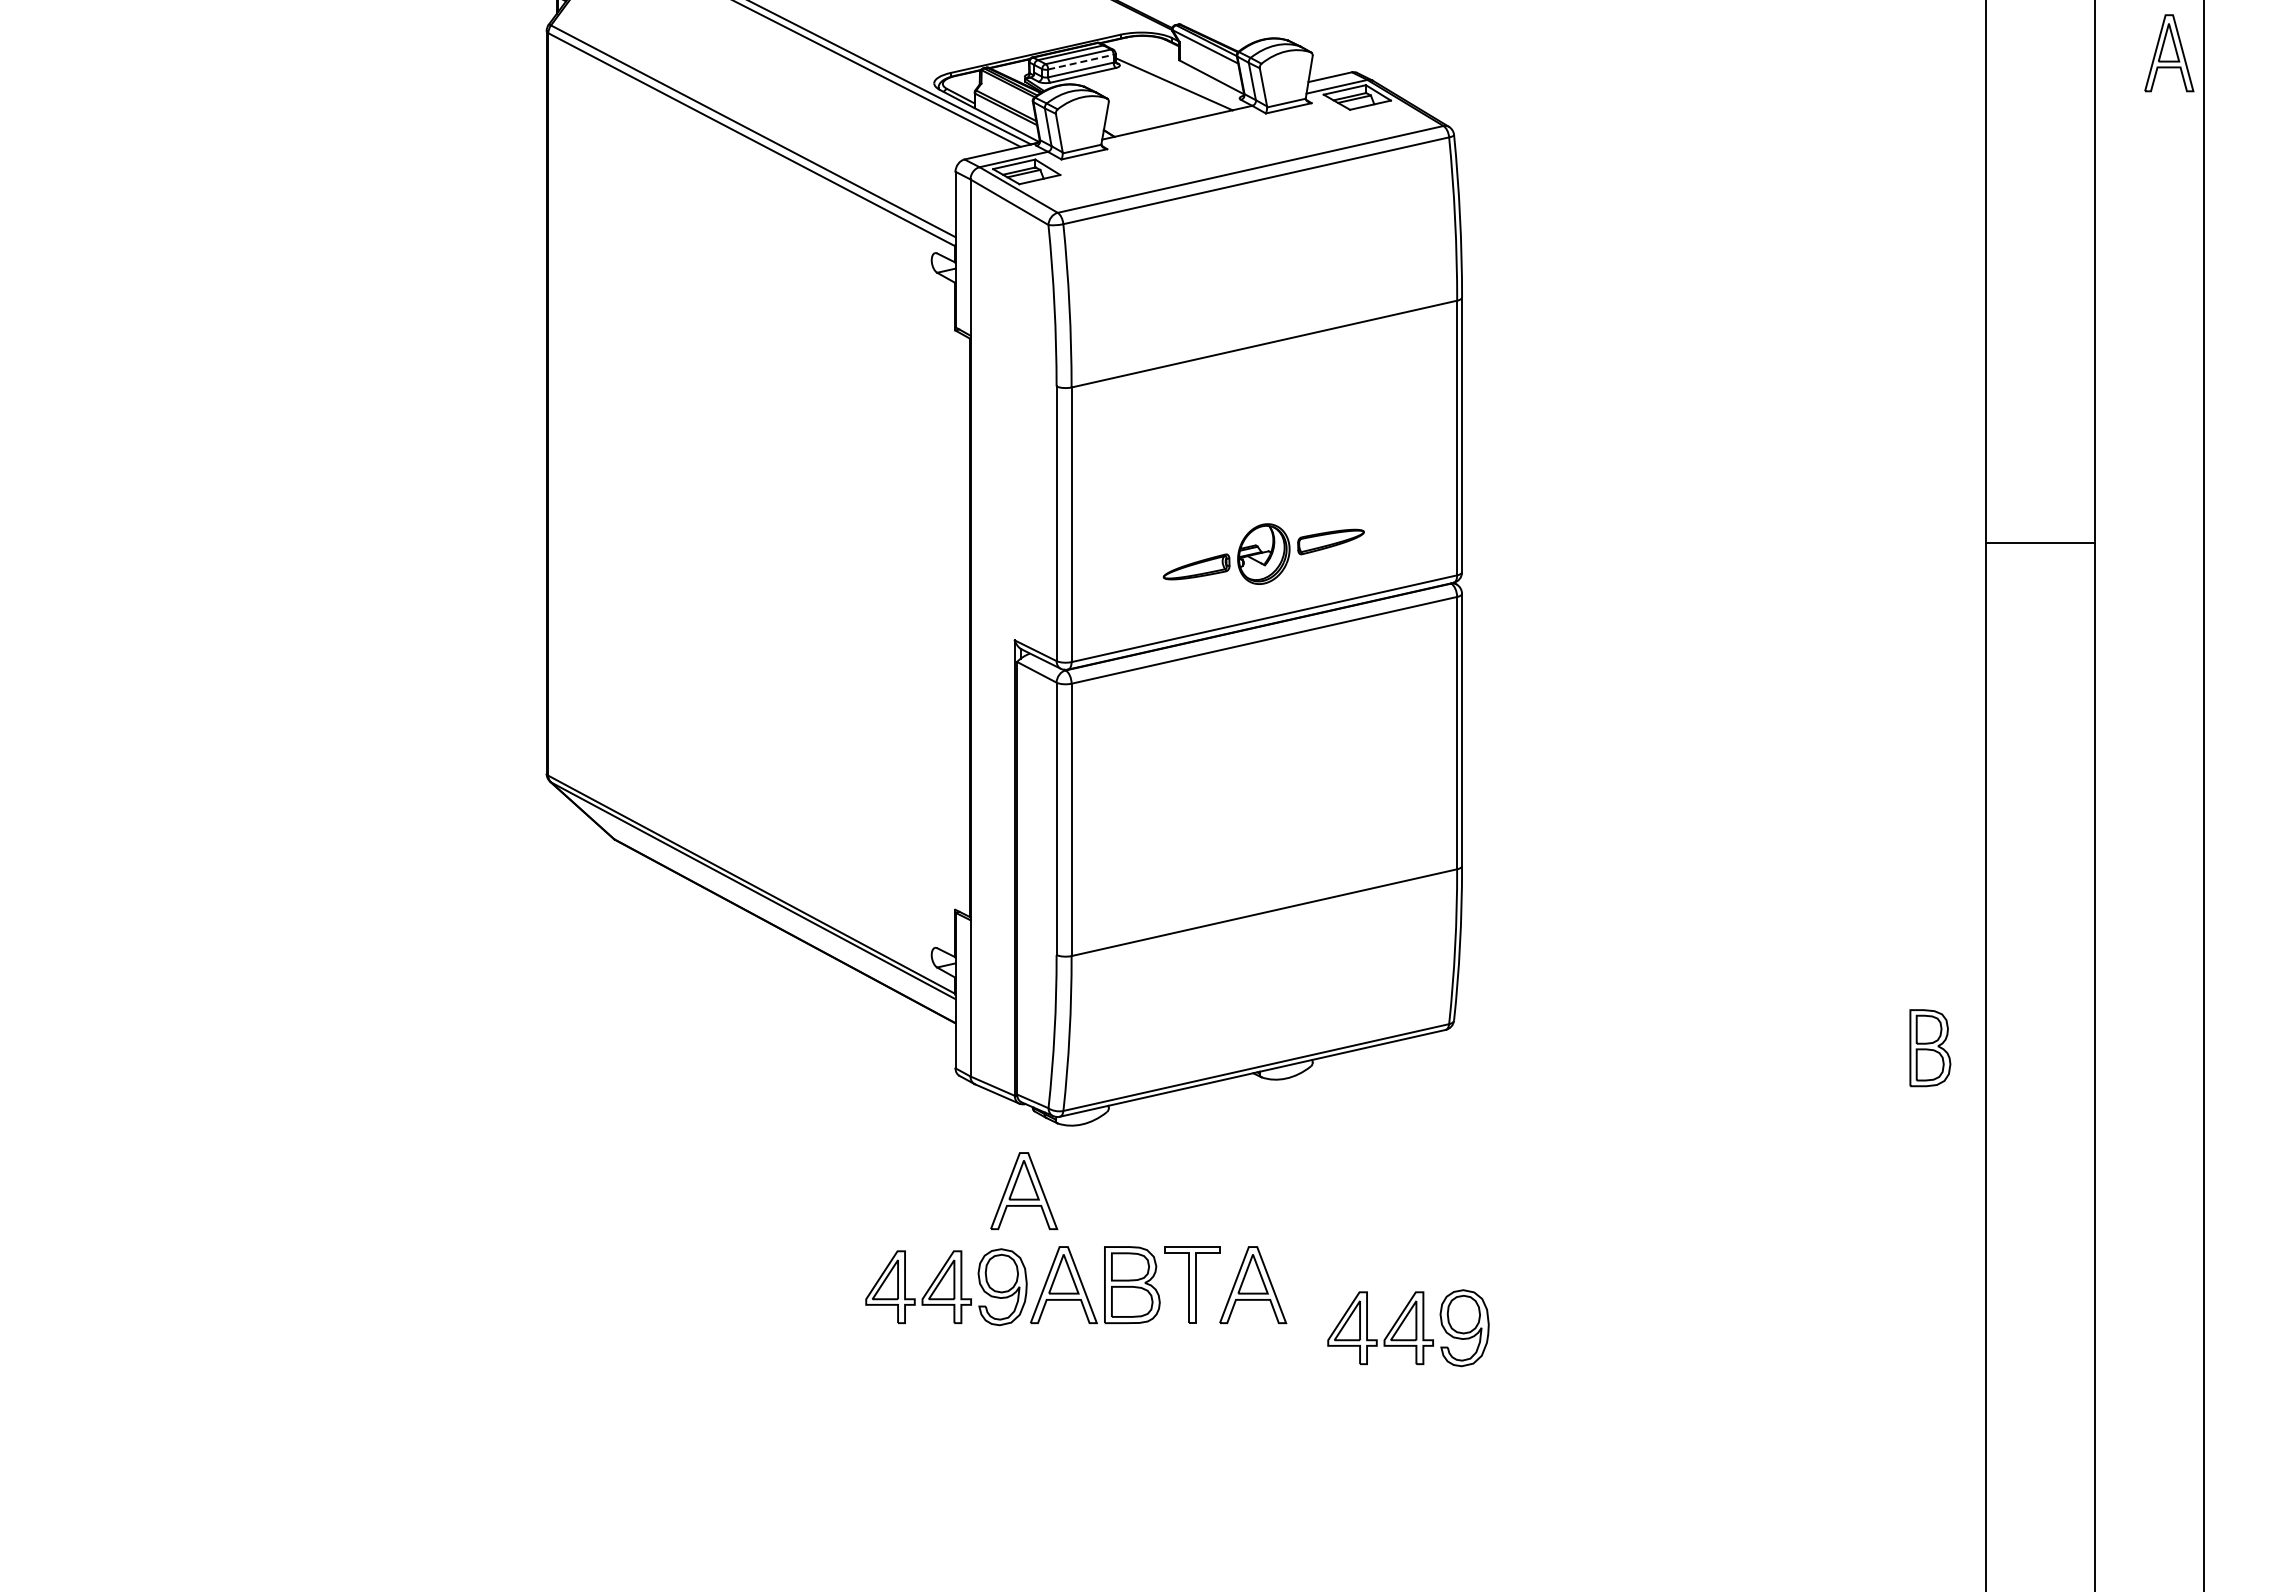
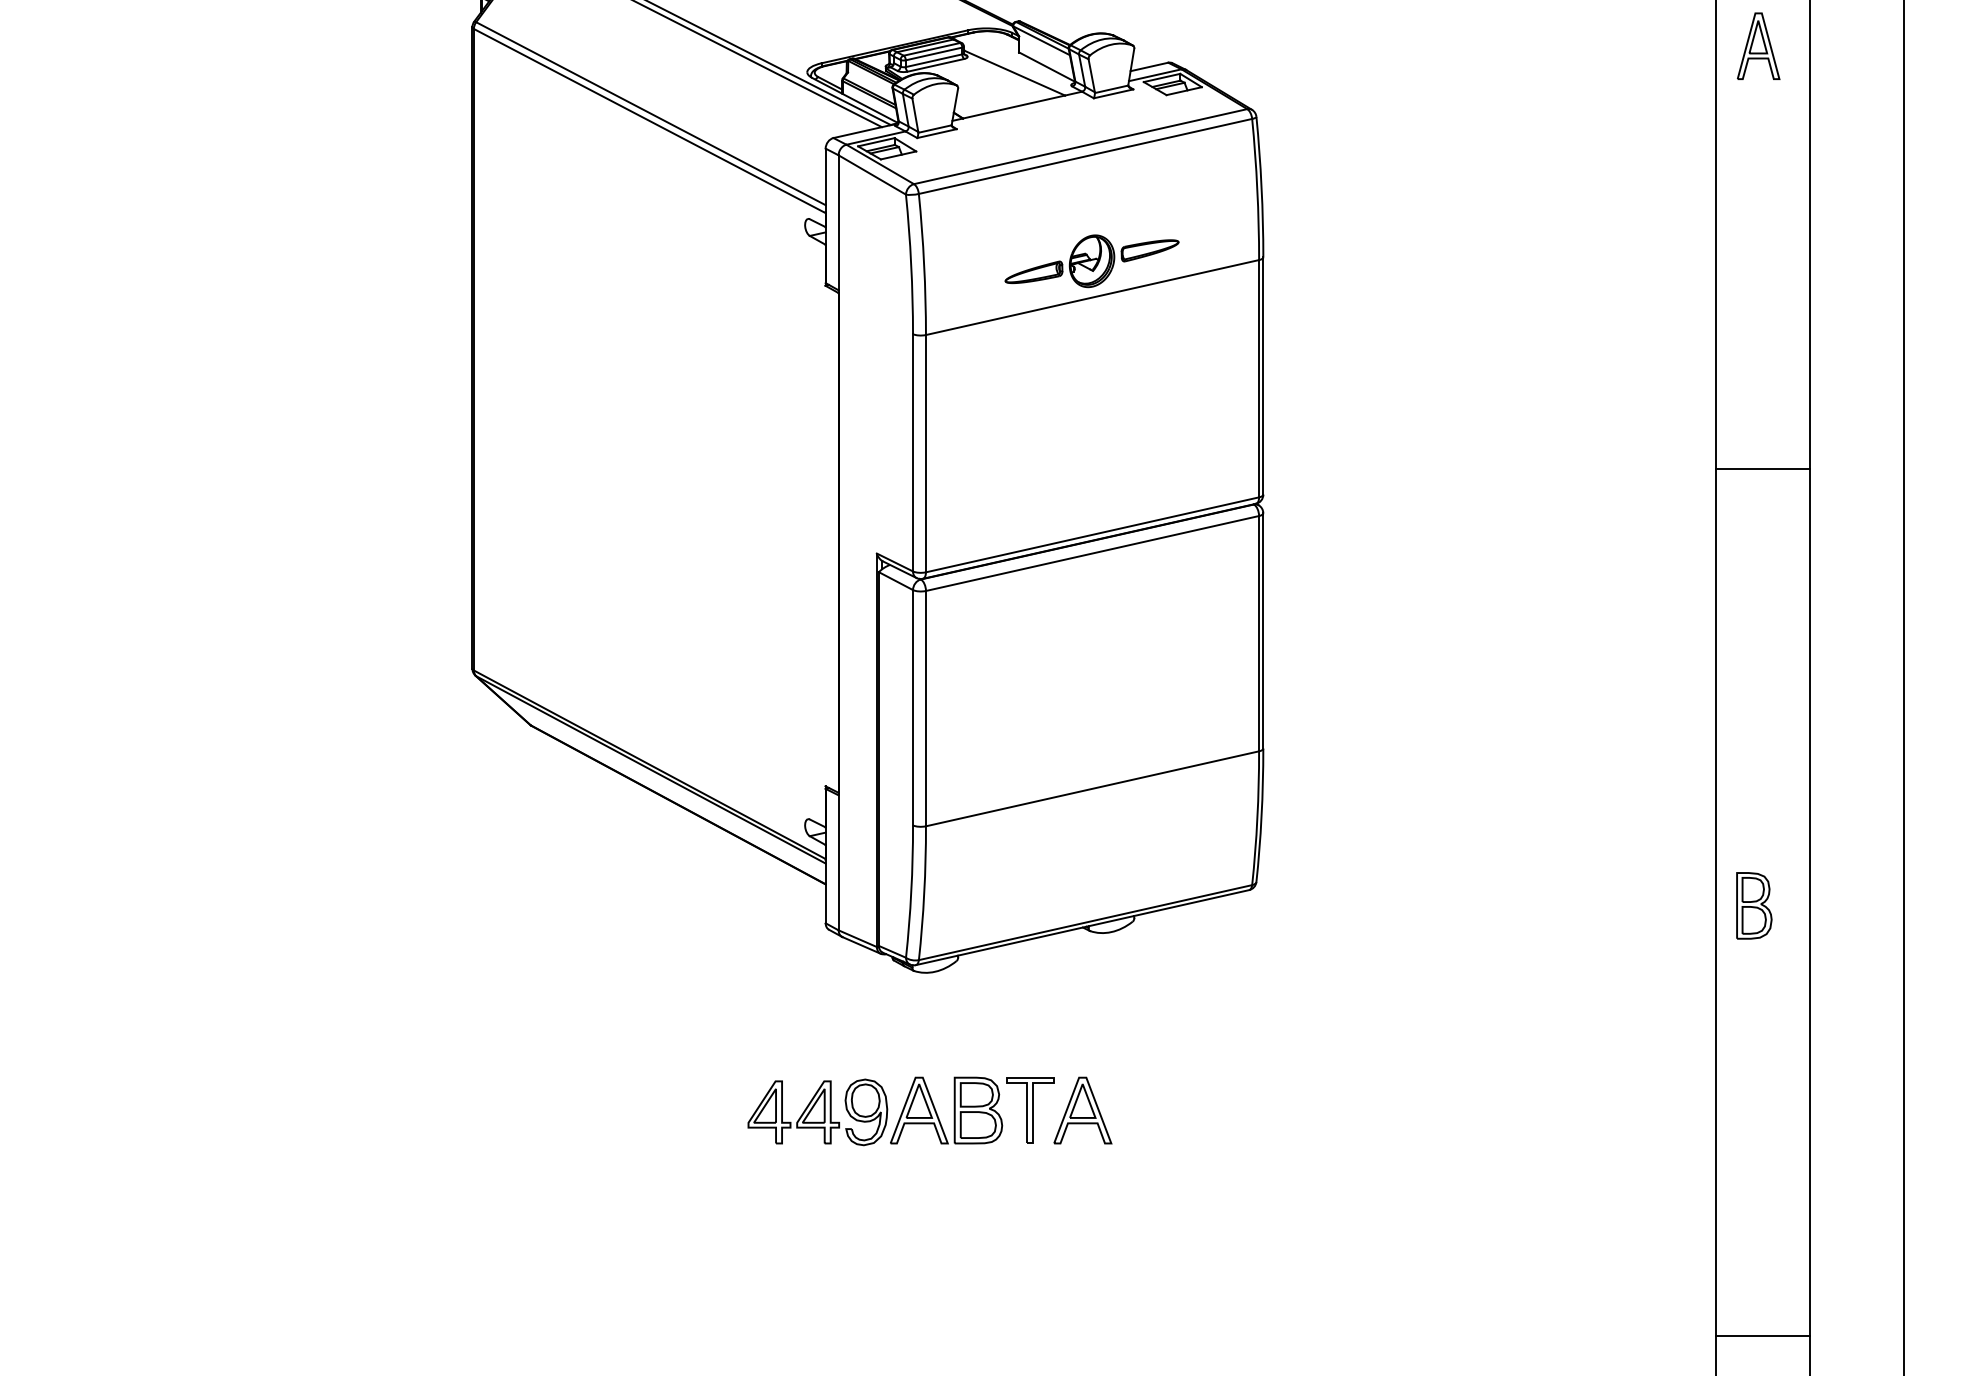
part: (2169, 53) -> (1758, 46), moved
line: (1080, 62) -> (933, 54), dashed -> solid
part: (1263, 553) -> (1091, 260), moved
part: (1930, 1048) -> (1754, 906), moved
part: (1024, 1191) -> (885, 1029), removed
part: (1408, 1328) -> (1217, 1148), removed
line: (2040, 1546) -> (1763, 1336), added

